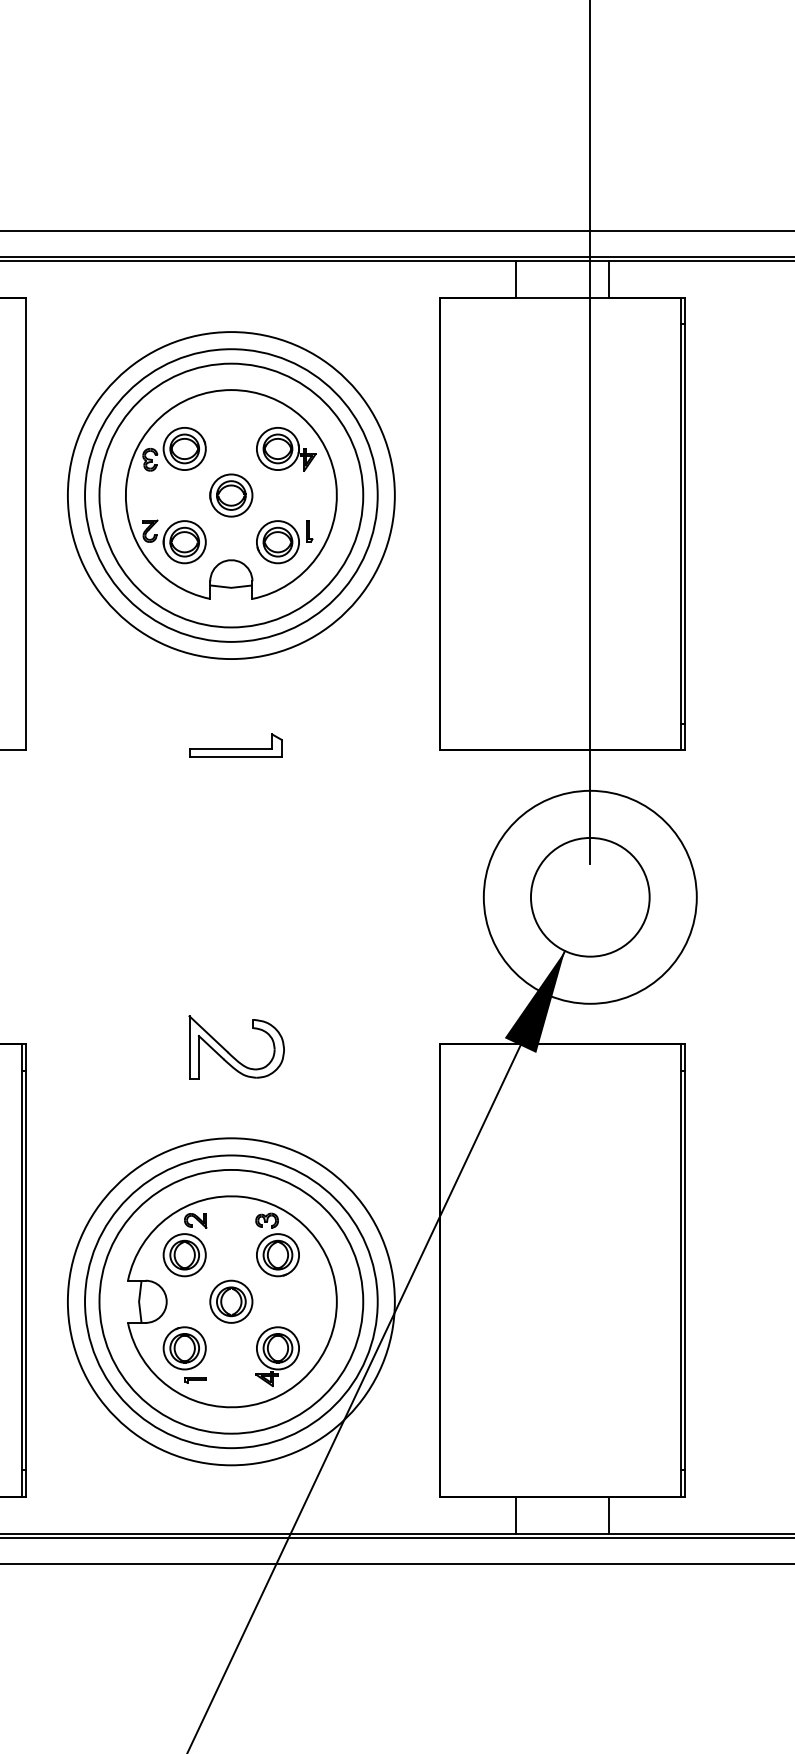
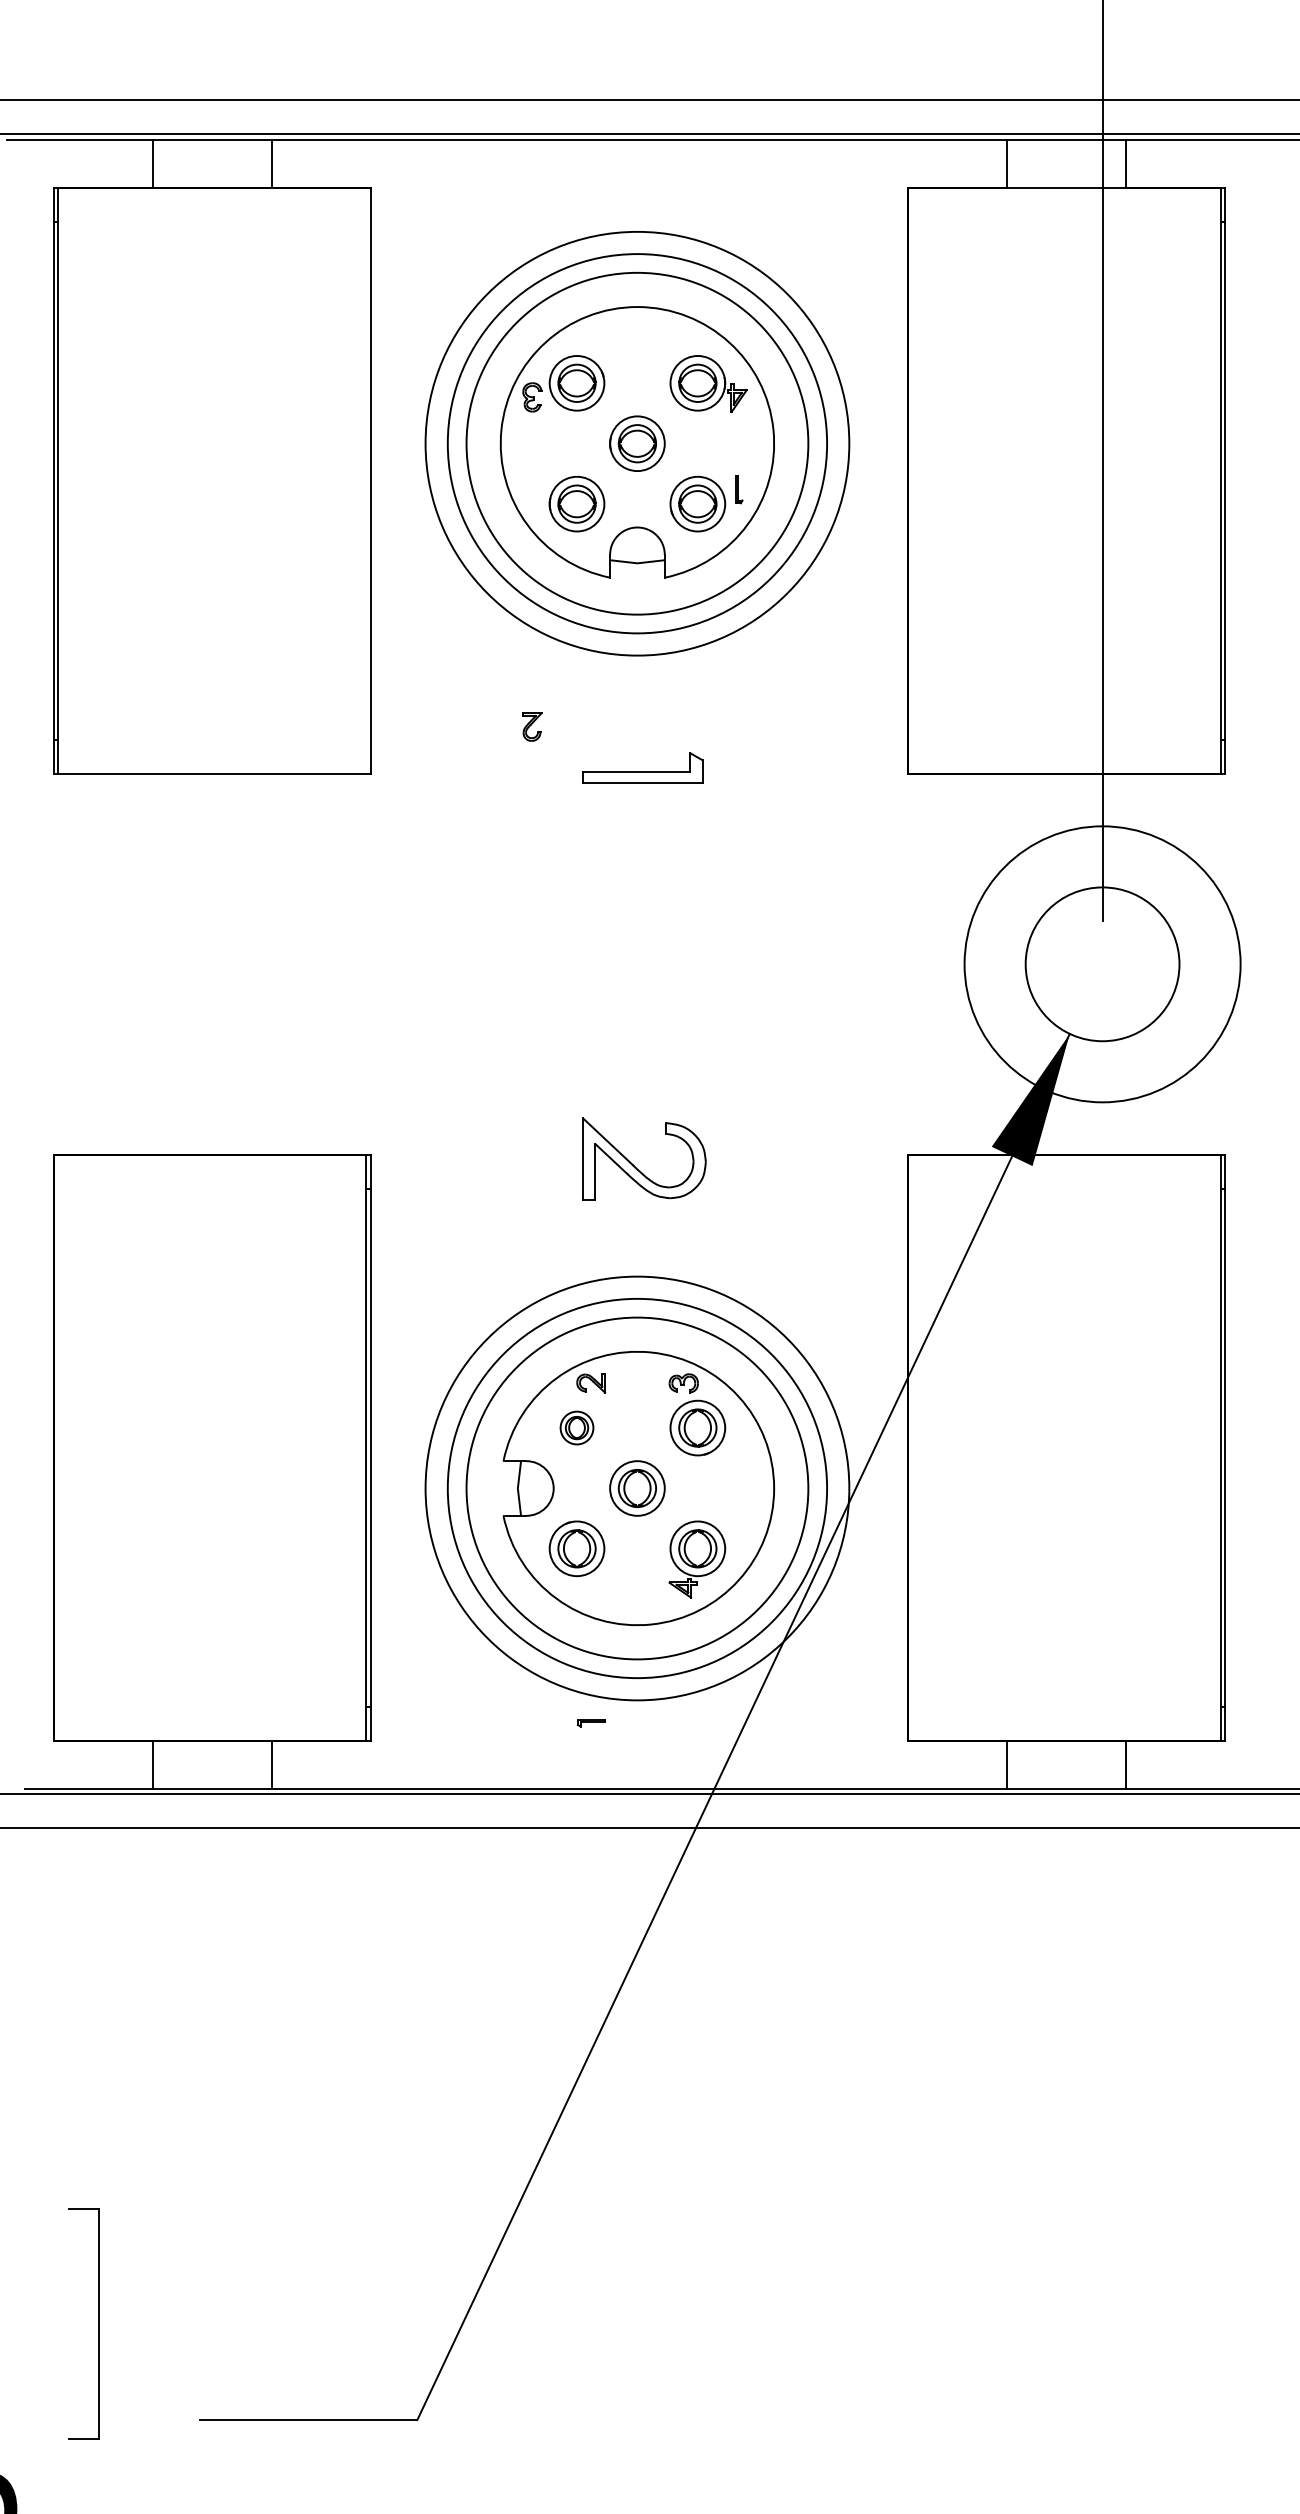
part: (150, 530) -> (532, 726), moved
part: (184, 1254) -> (576, 1427), size x0.6
part: (195, 1380) -> (590, 1723), moved

